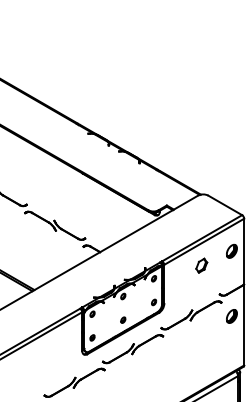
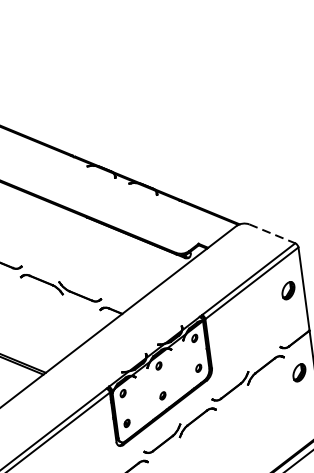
line: (225, 205) -> (272, 233), solid -> dashed
part: (201, 265) -> (252, 313), removed

